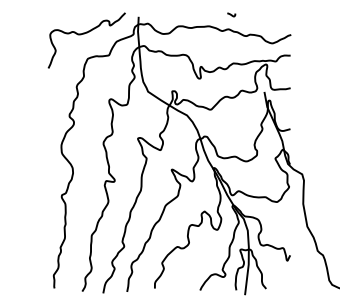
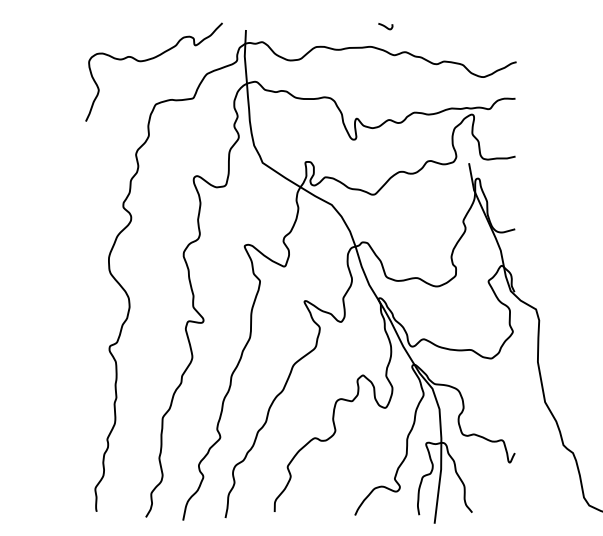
curve: (231, 14) -> (385, 25), moved

